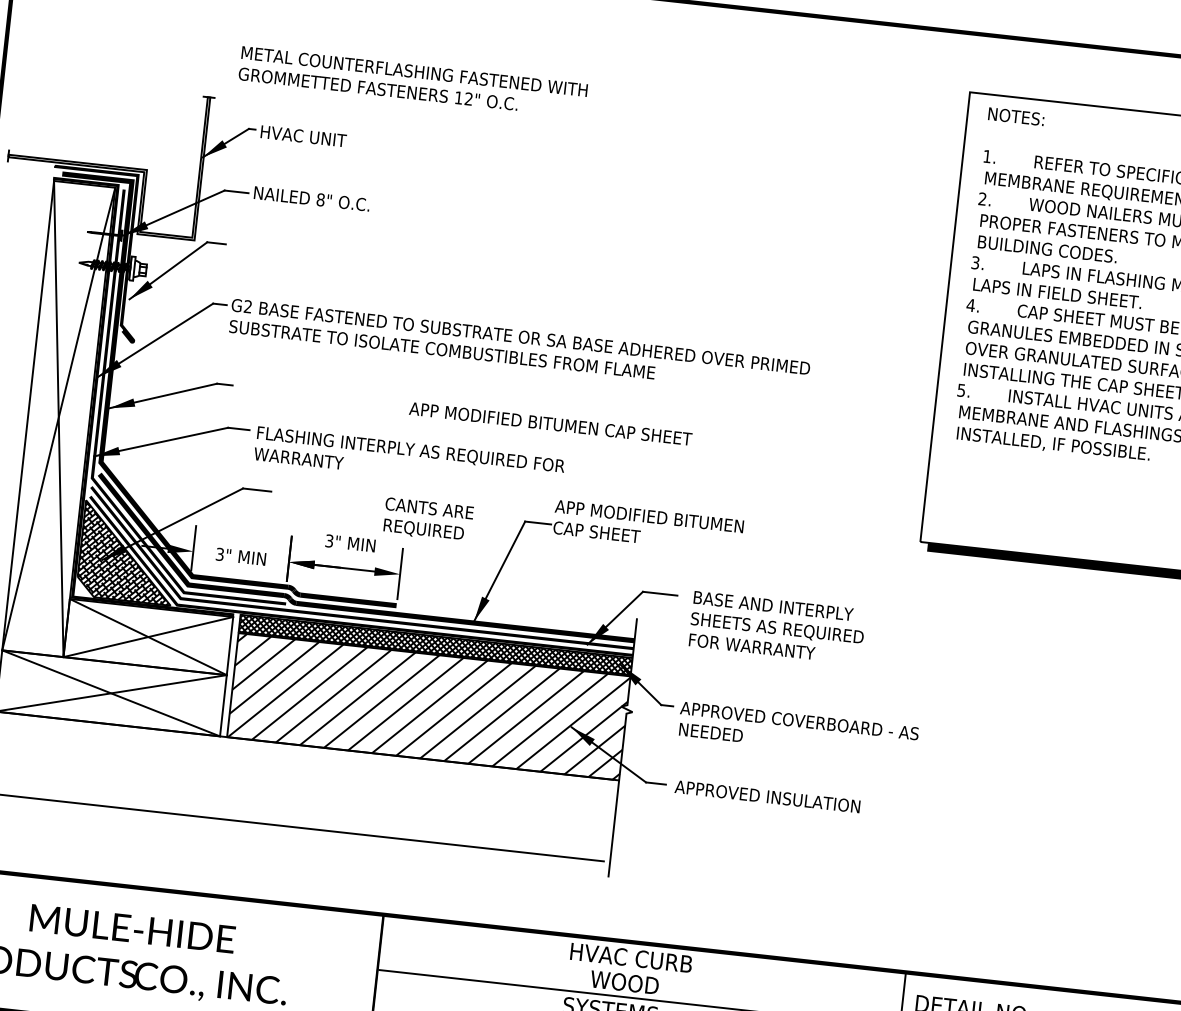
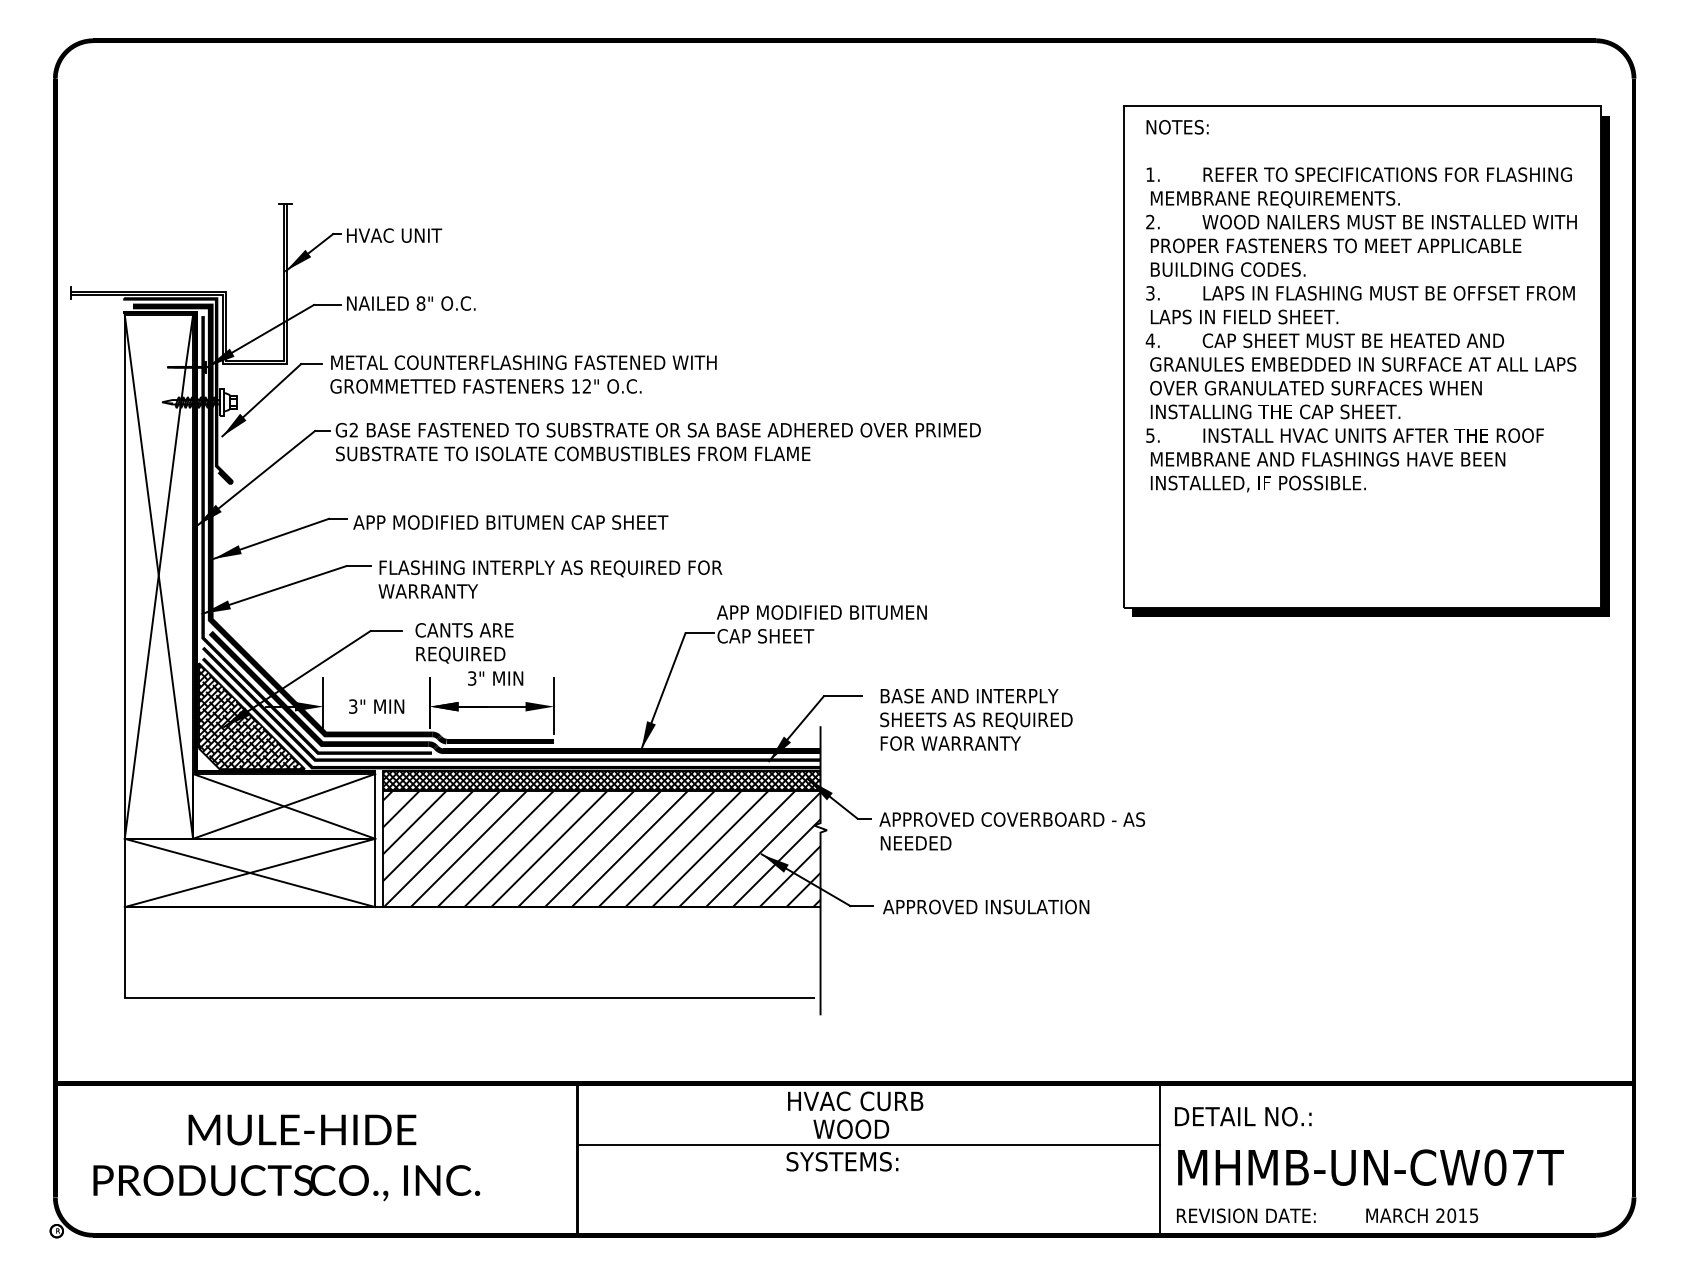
text: (413, 82) -> (523, 374), moved
text: (550, 423) -> (510, 522), moved
text: (428, 520) -> (464, 643), moved

